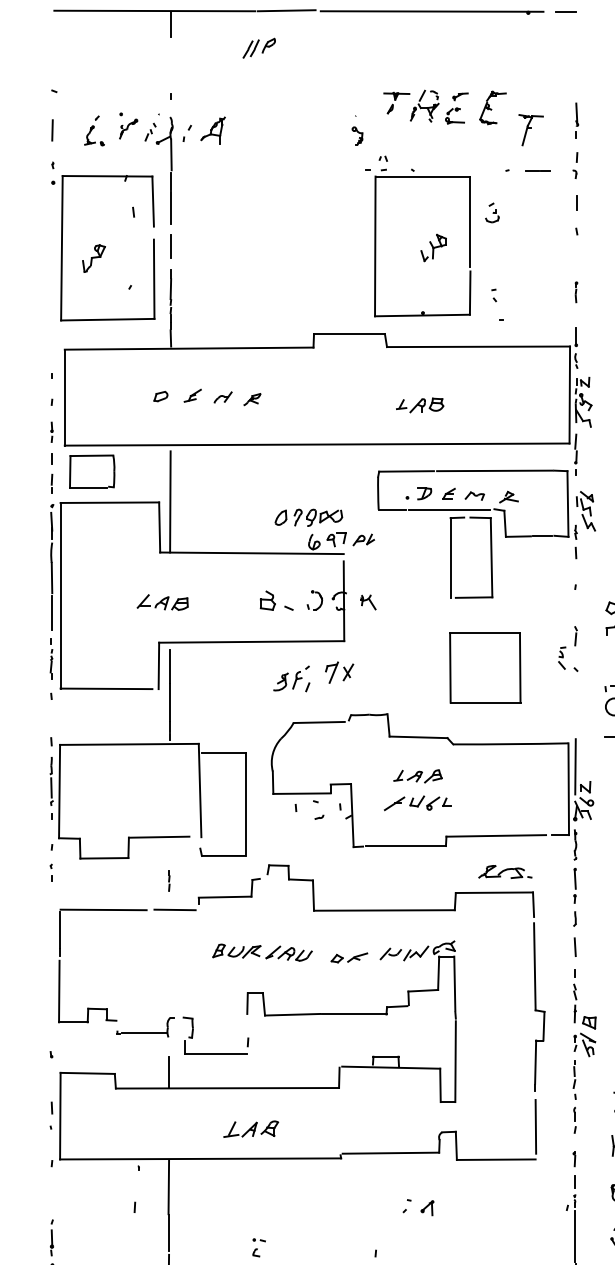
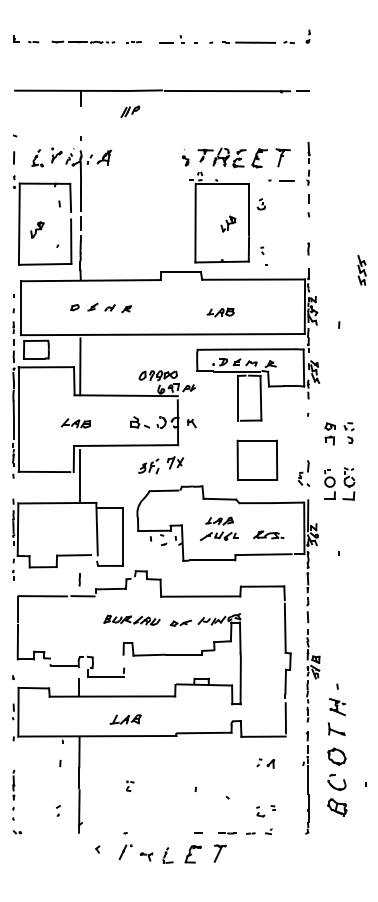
part: (444, 106) -> (232, 157), moved
part: (567, 648) -> (303, 473), moved
part: (505, 871) -> (268, 534), moved
part: (417, 1207) -> (265, 763), moved

